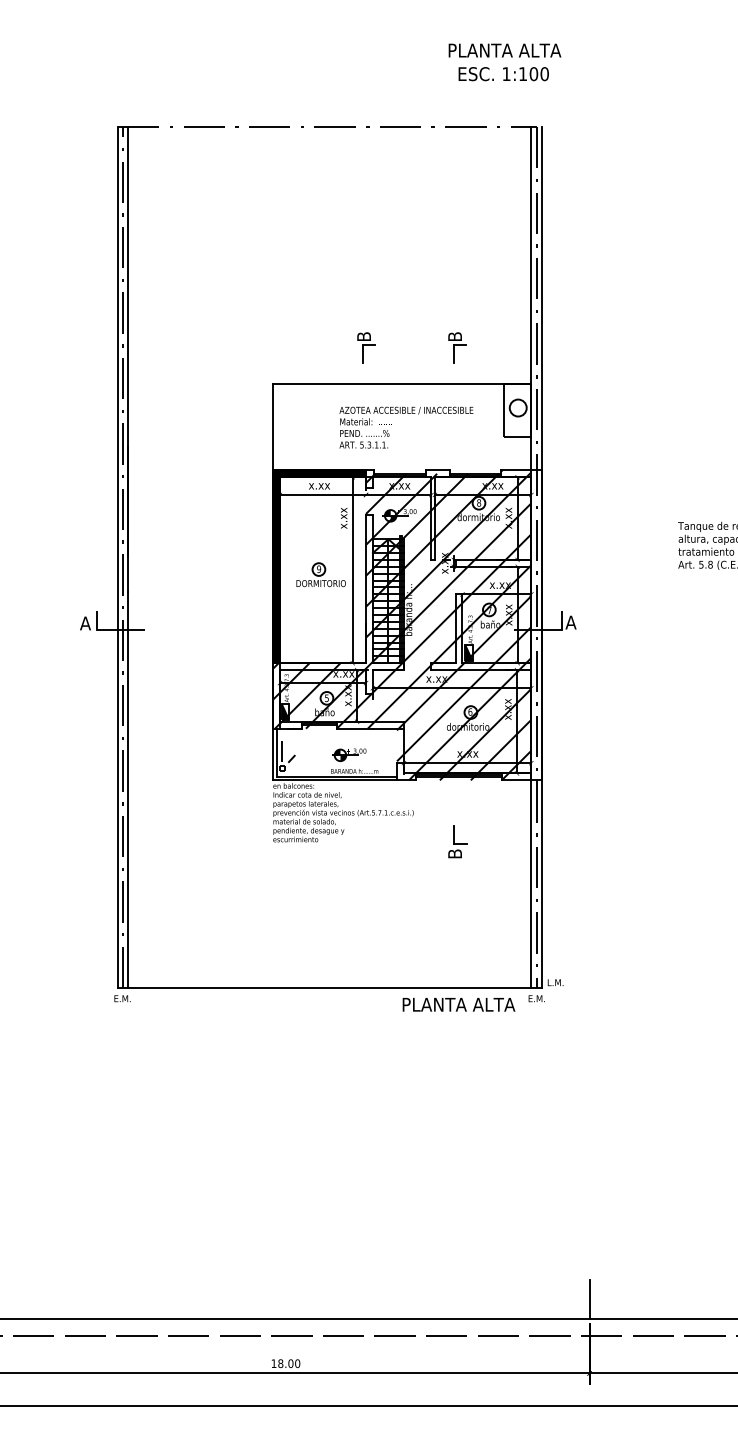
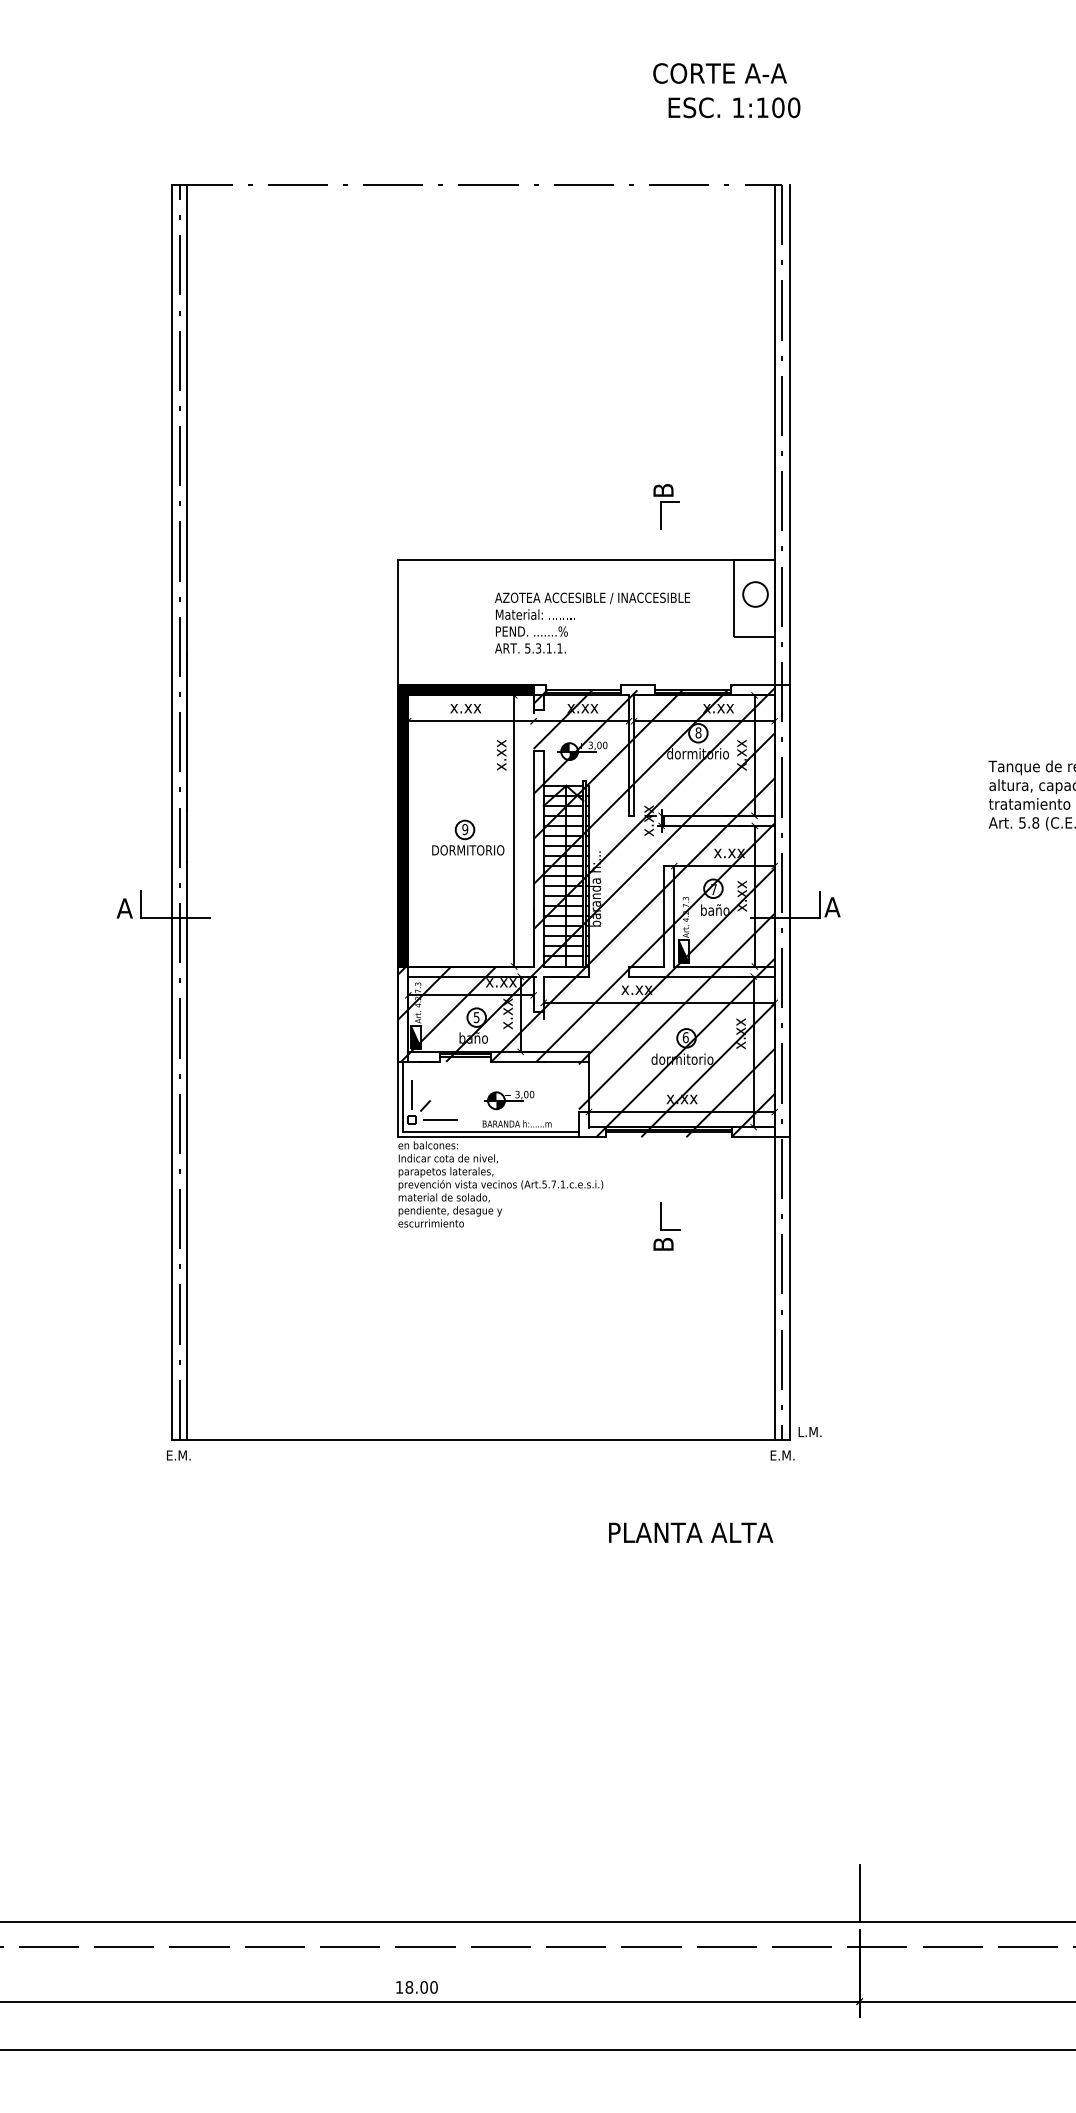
text: (504, 50) -> (735, 73), PLANTA ALTA -> CORTE A-A
part: (366, 347) -> (534, 506), removed
line: (301, 768) -> (439, 1119), added
text: (458, 1004) -> (690, 1532), moved

